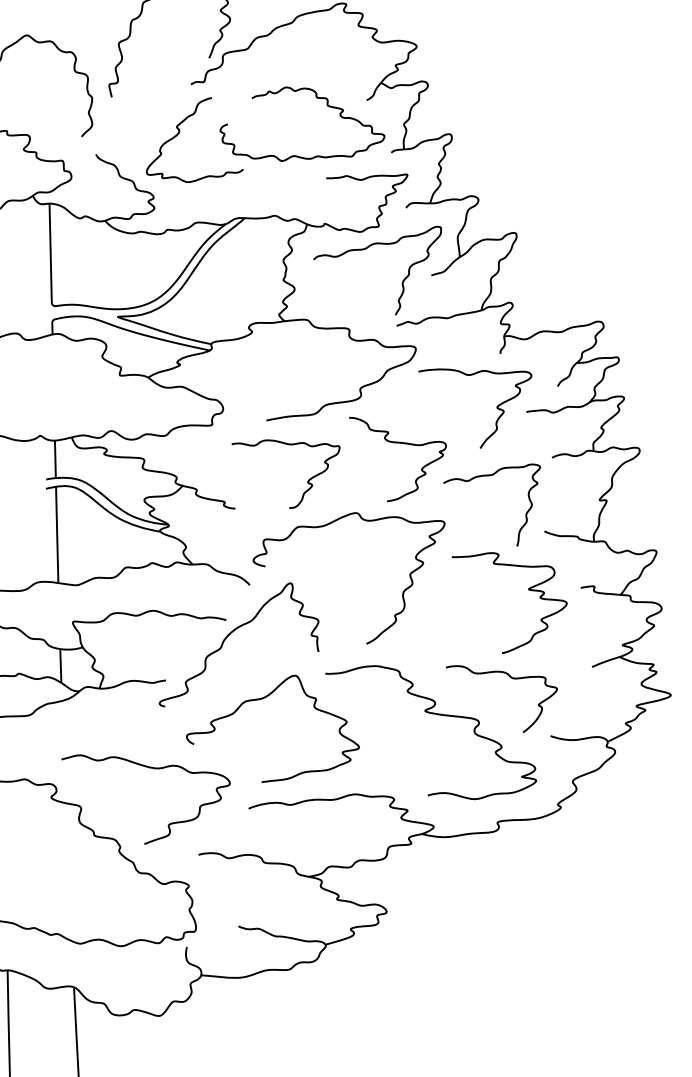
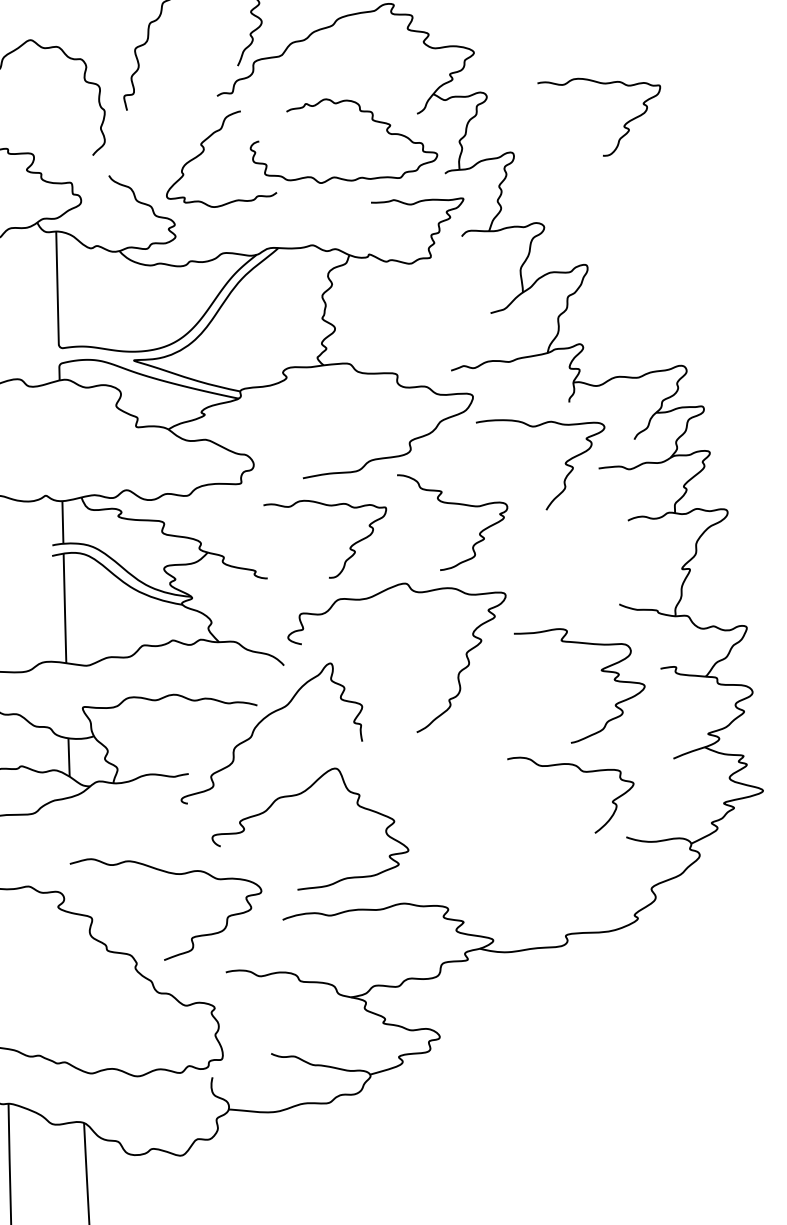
curve: (548, 110) -> (623, 125), added
curve: (366, 249) -> (416, 283), removed
curve: (491, 476) -> (559, 541), removed
curve: (436, 715) -> (496, 813), removed

